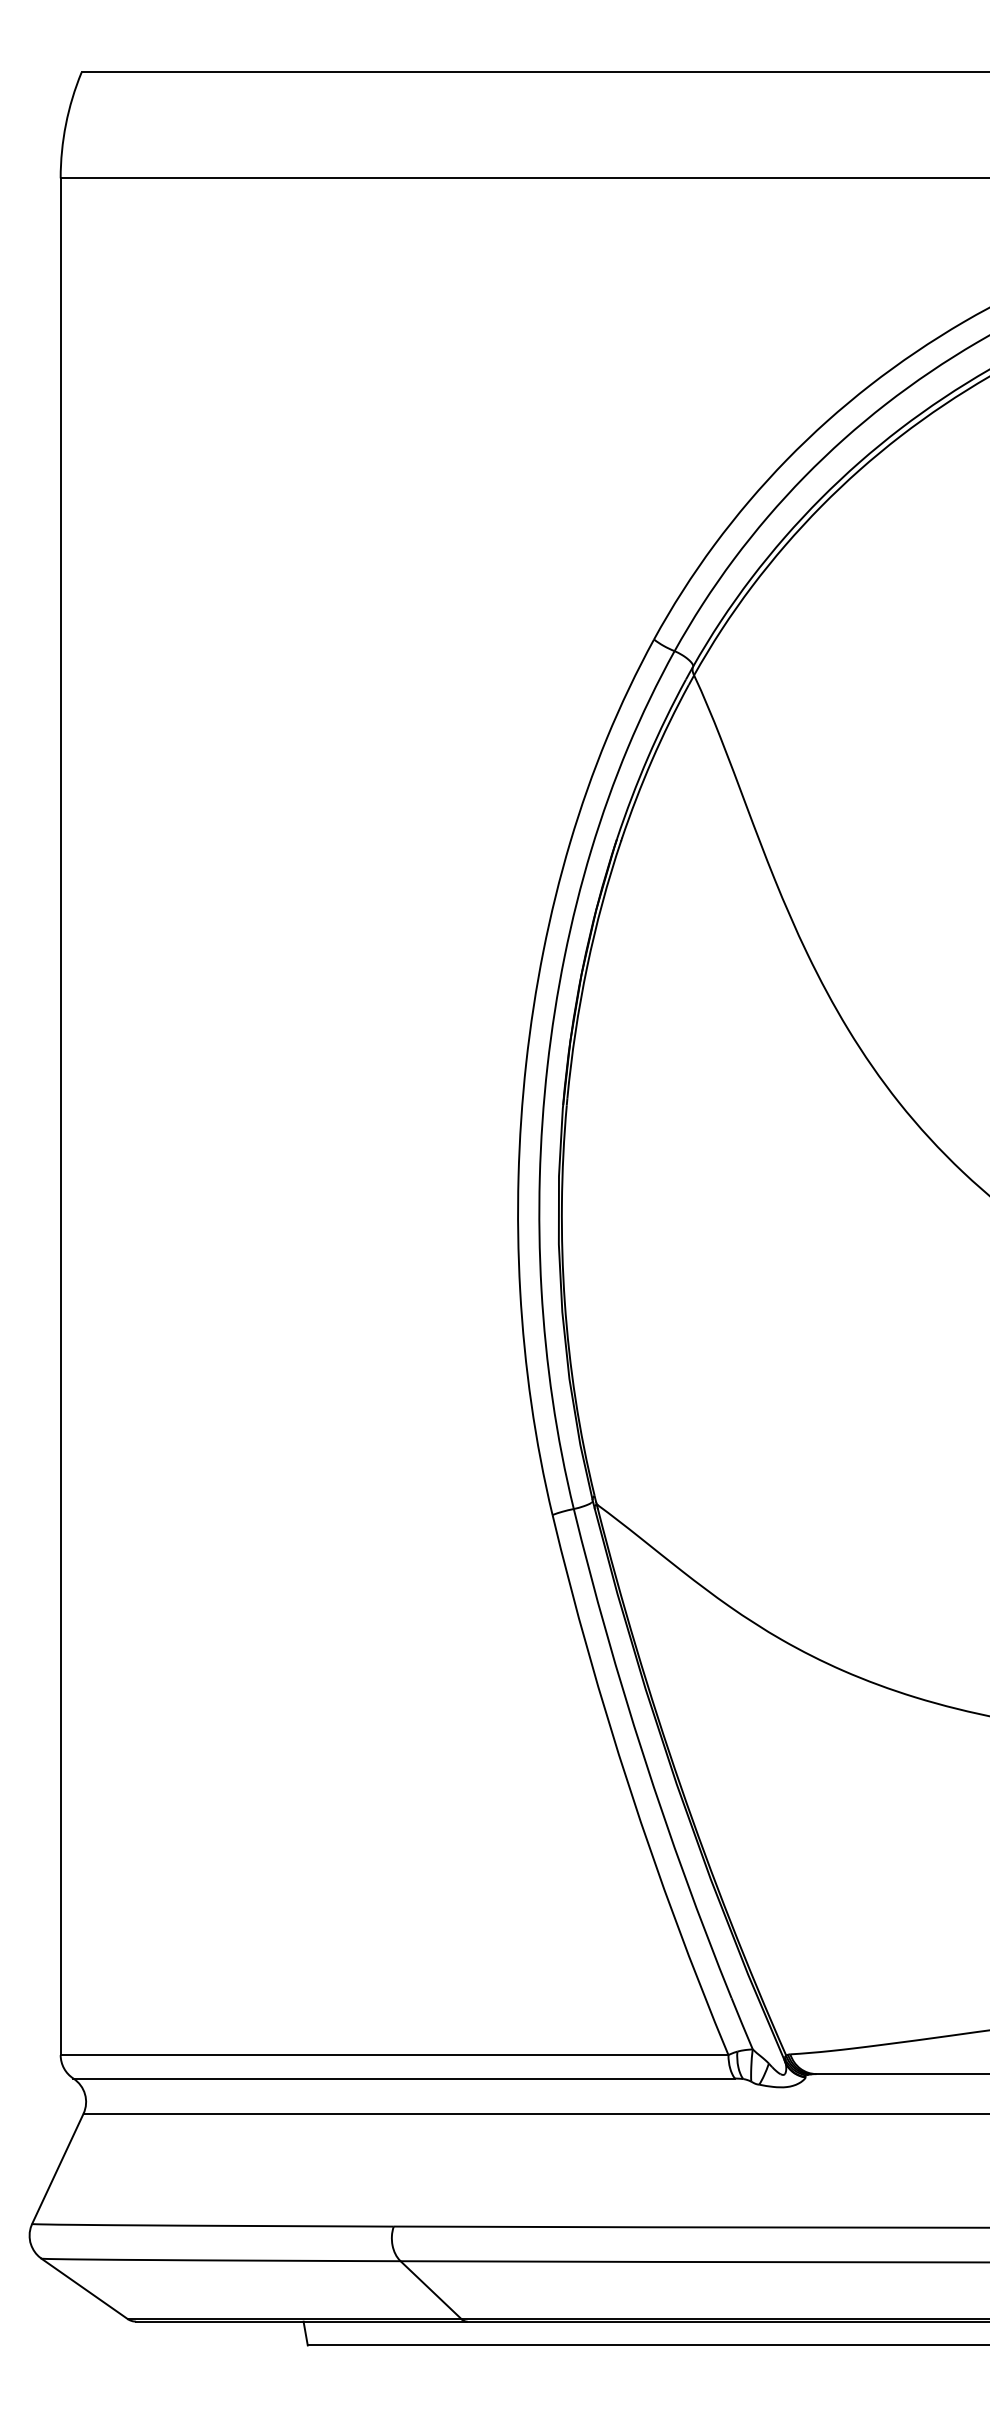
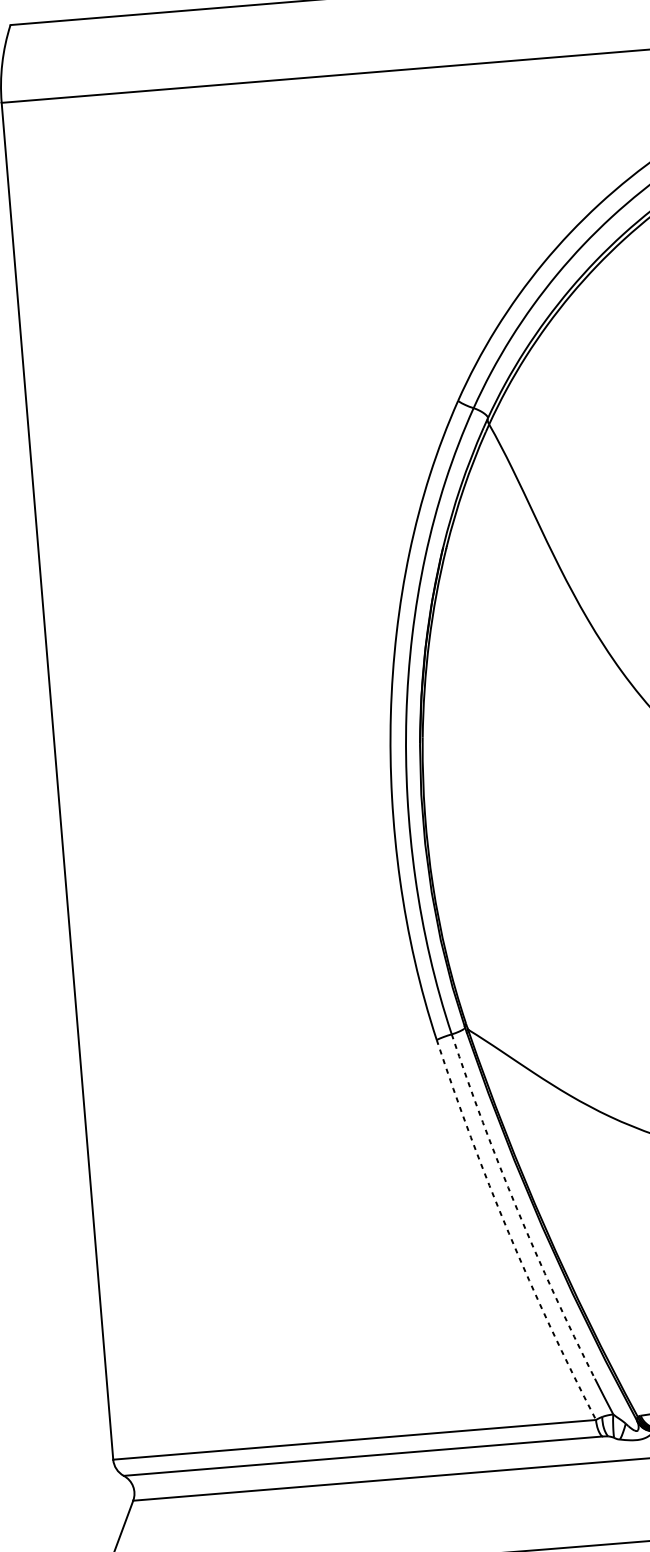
arc: (643, 1756) -> (516, 1209), solid -> dashed
arc: (629, 1788) -> (508, 1233), solid -> dashed

